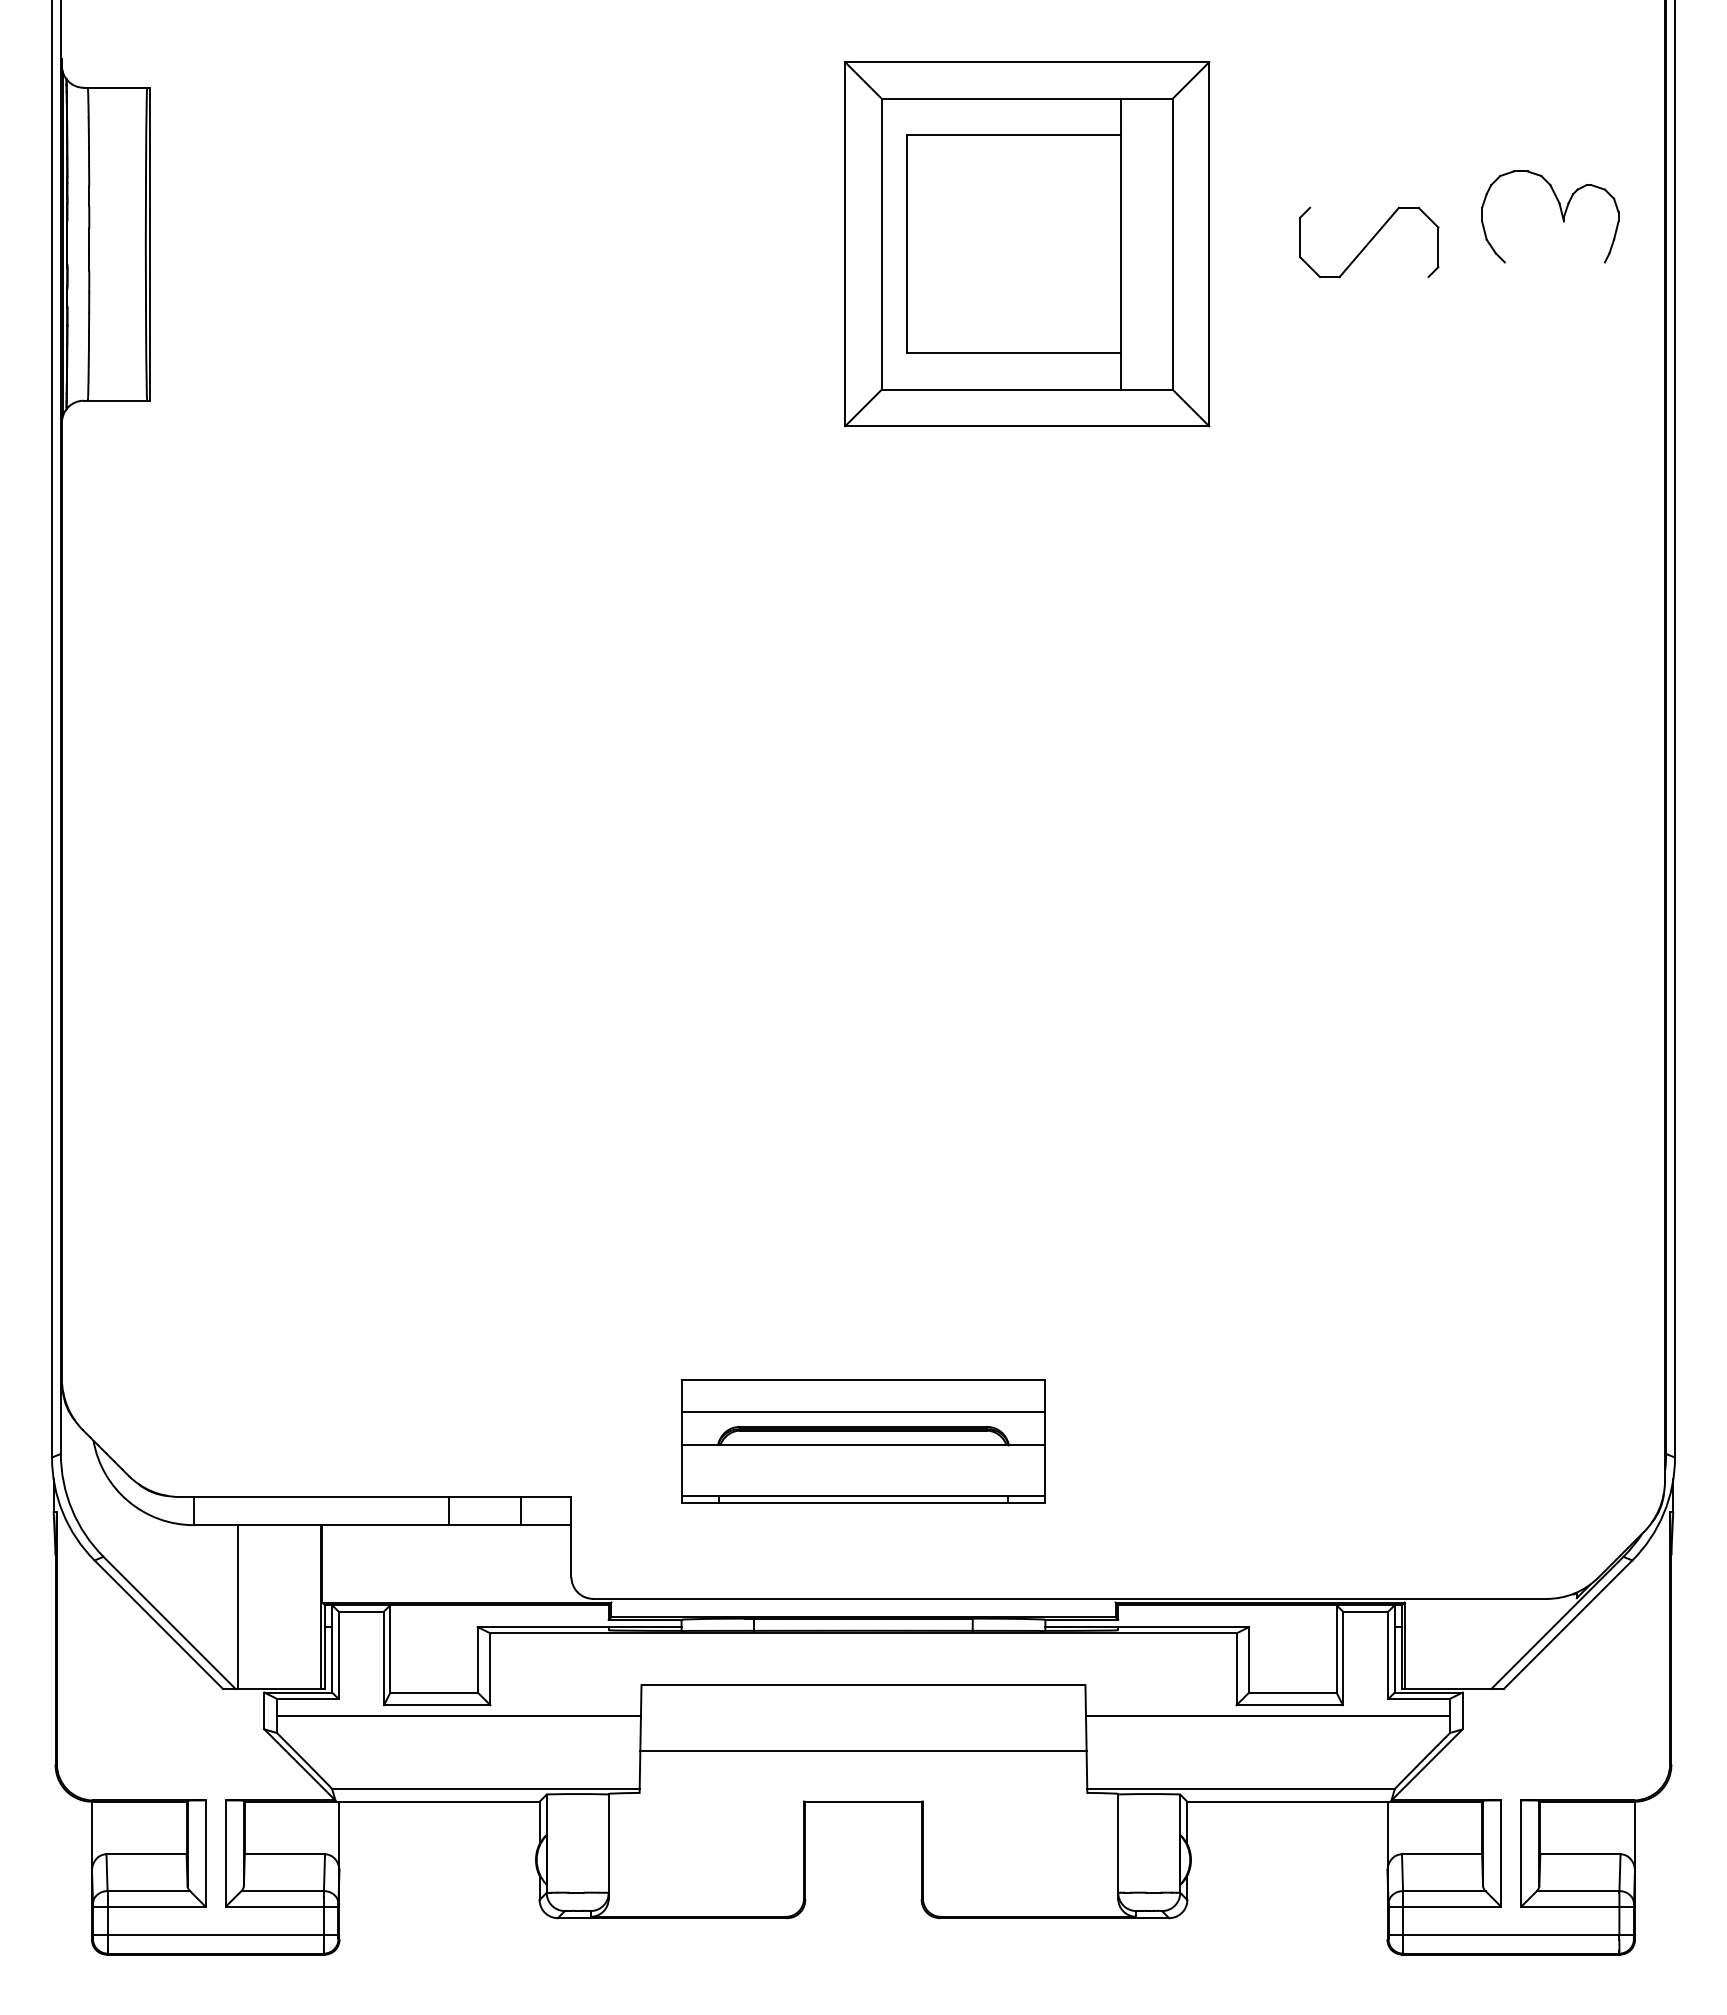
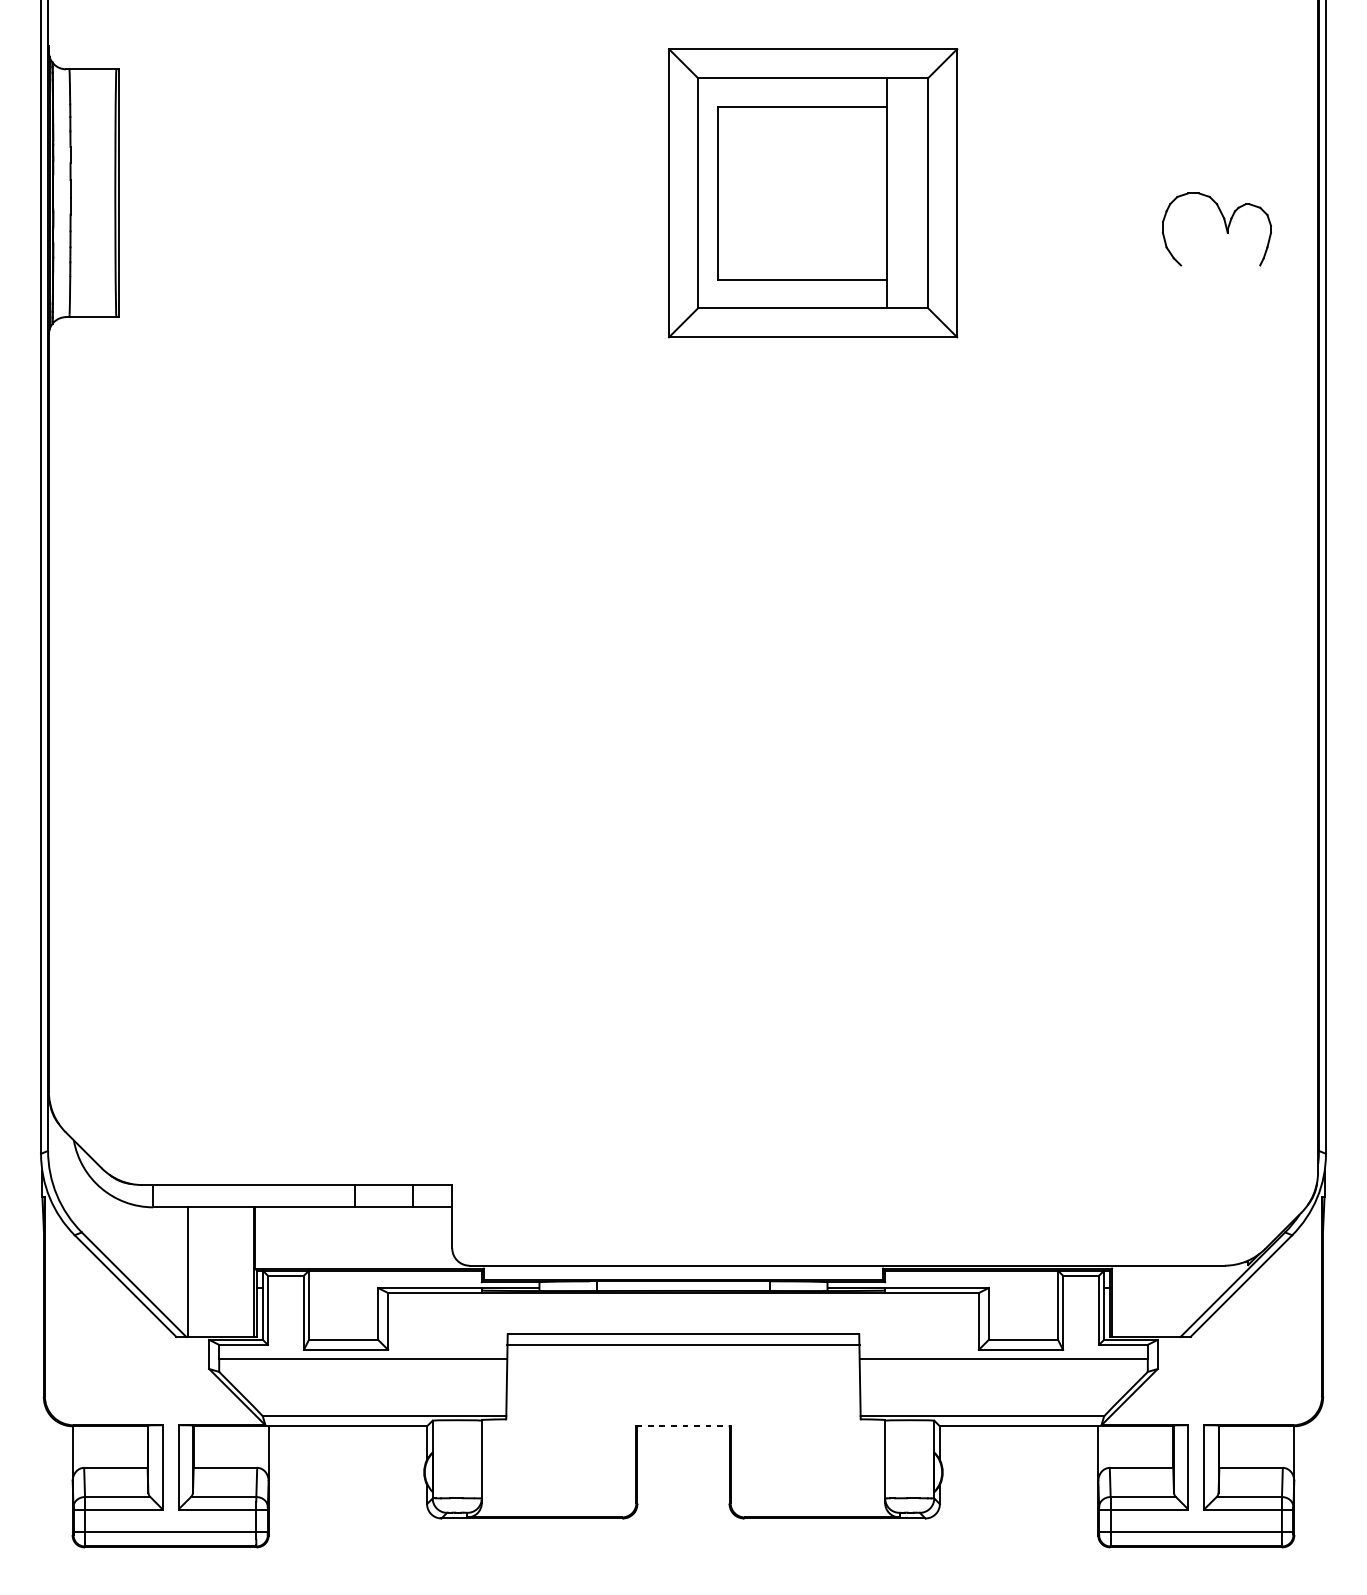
part: (1560, 212) -> (1225, 225), moved
part: (1369, 242) -> (1084, 191), removed
part: (863, 1441) -> (683, 1141), removed
line: (863, 1750) -> (683, 1344), moved
line: (864, 1801) -> (684, 1426), solid -> dashed

